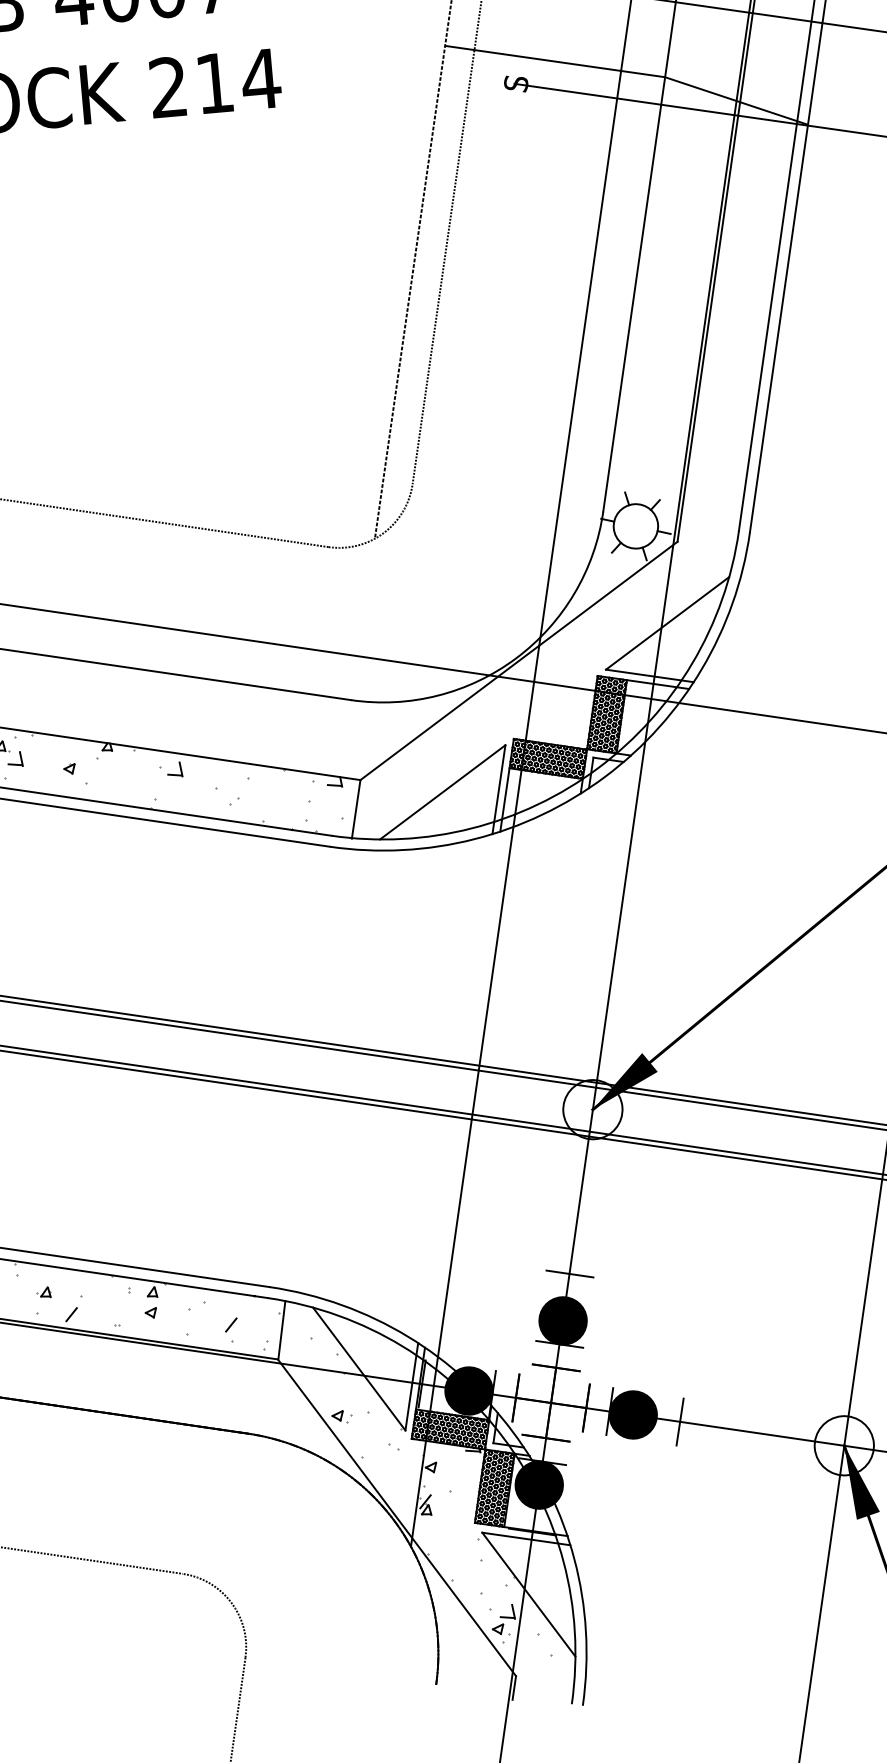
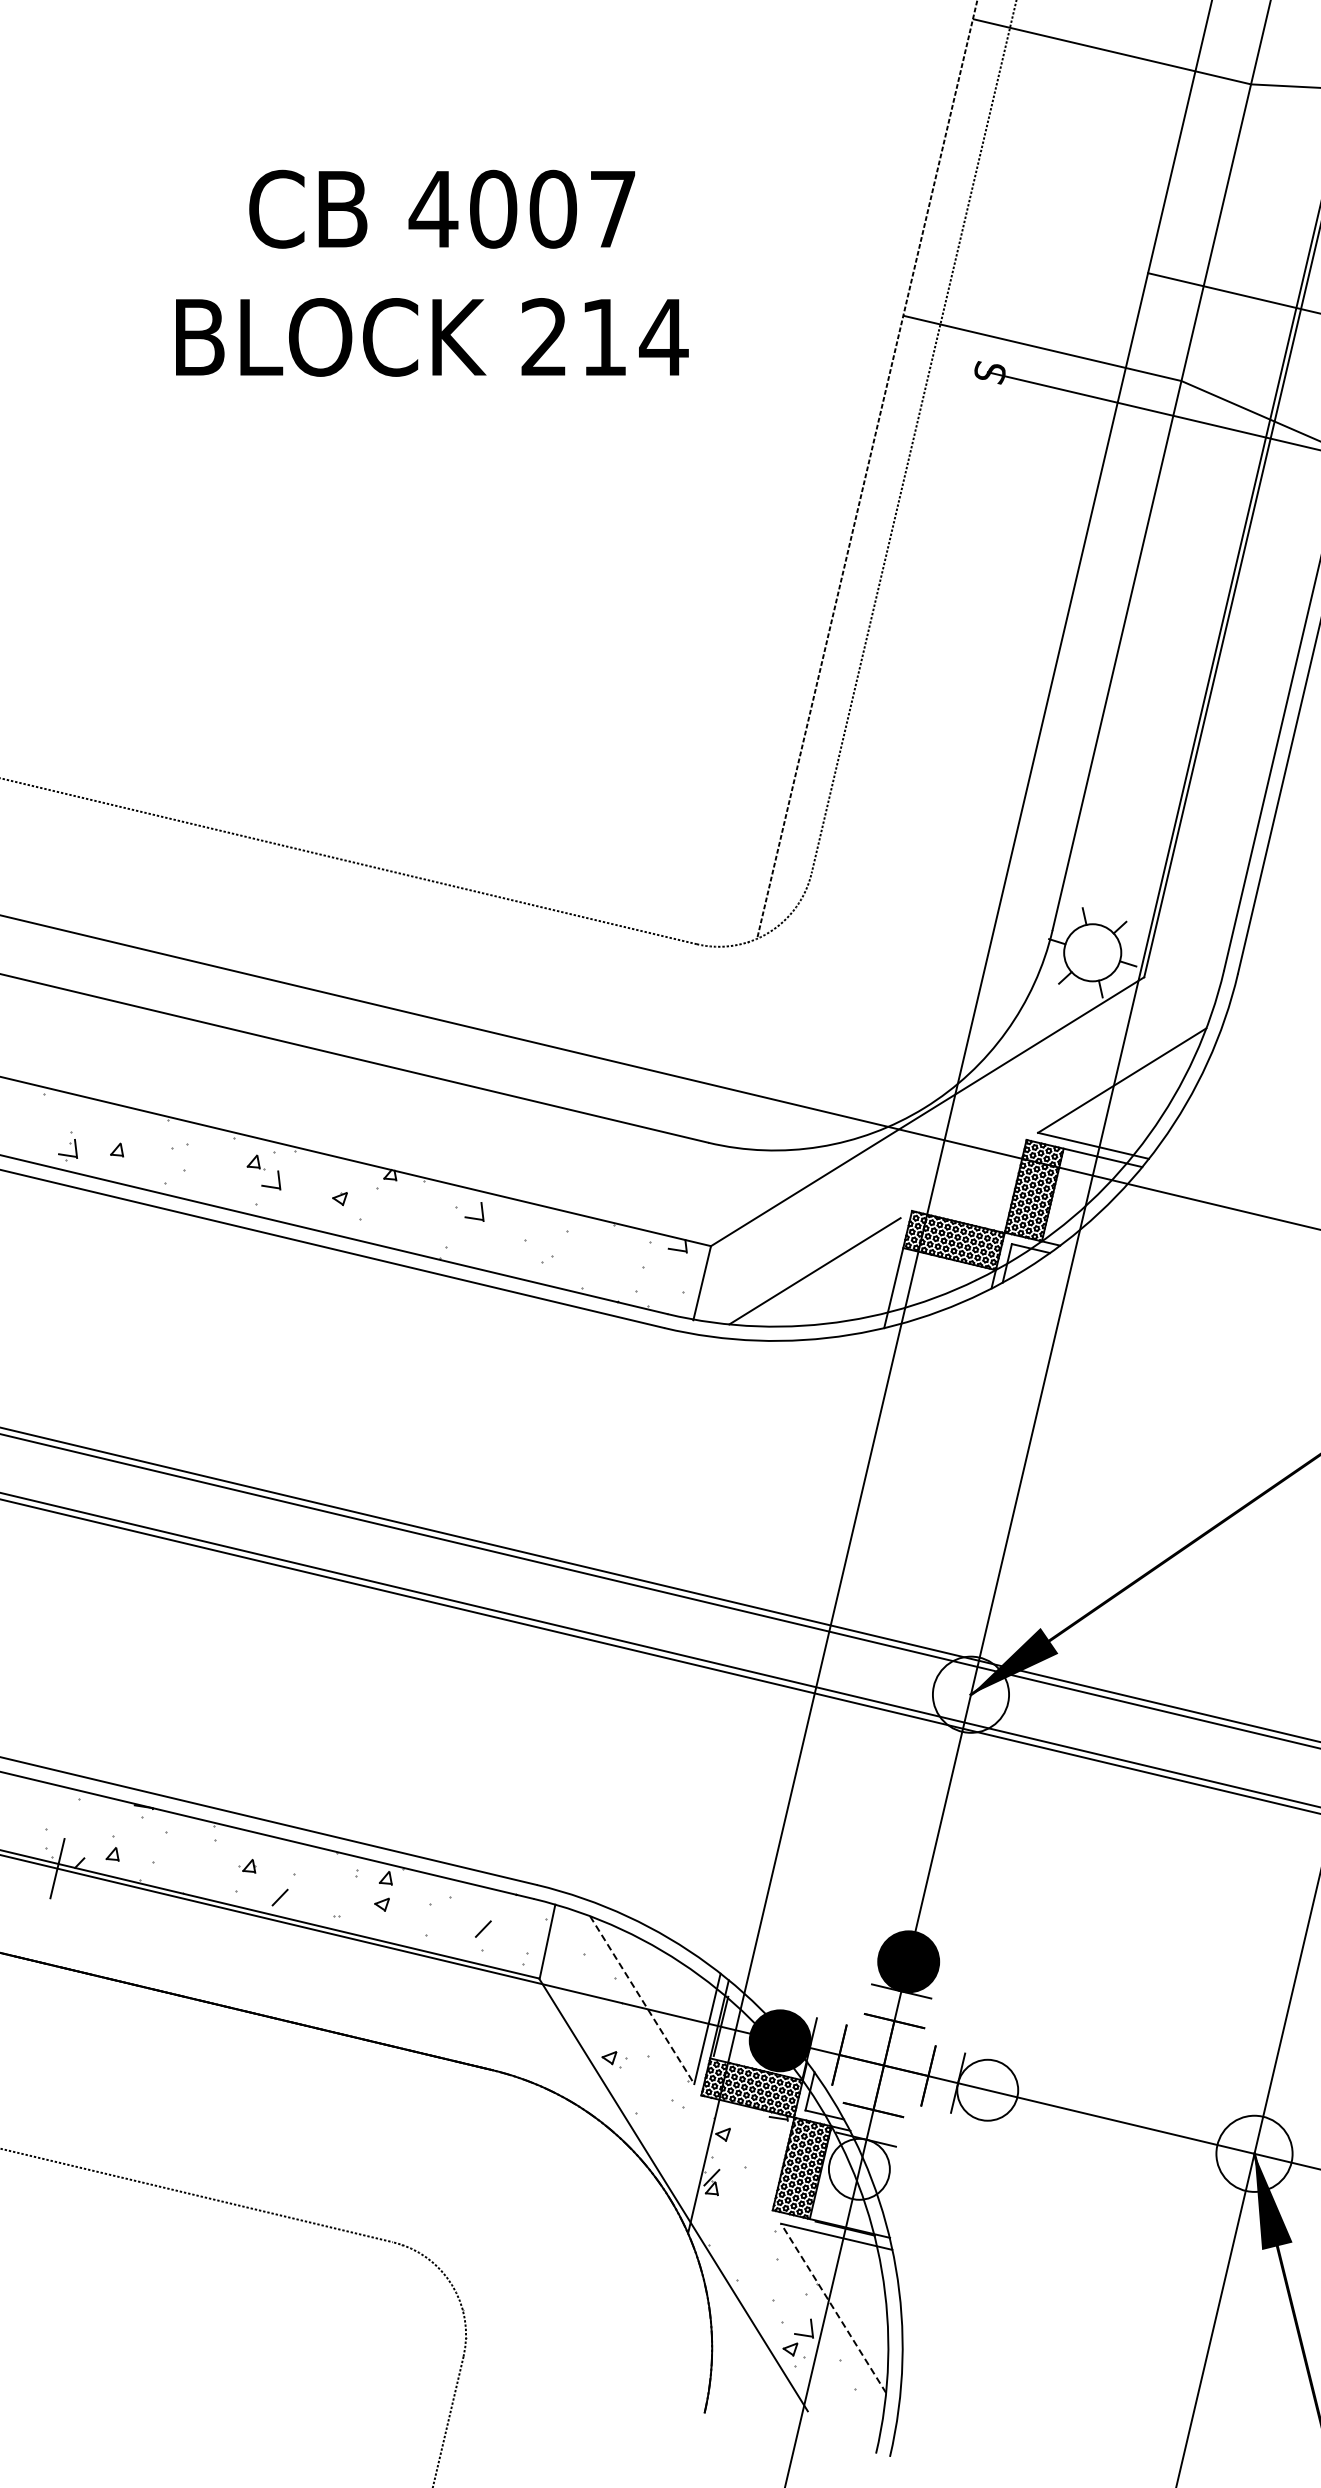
line: (498, 789) -> (886, 1274), removed
line: (569, 1274) -> (922, 1902), removed
line: (359, 1369) -> (642, 2000), solid -> dashed
fill: (632, 1414) -> (987, 2089), removed
line: (679, 1421) -> (1046, 2104), removed
fill: (538, 1484) -> (858, 2168), removed
line: (528, 1594) -> (833, 2308), solid -> dashed
line: (513, 1688) -> (803, 2426), removed

